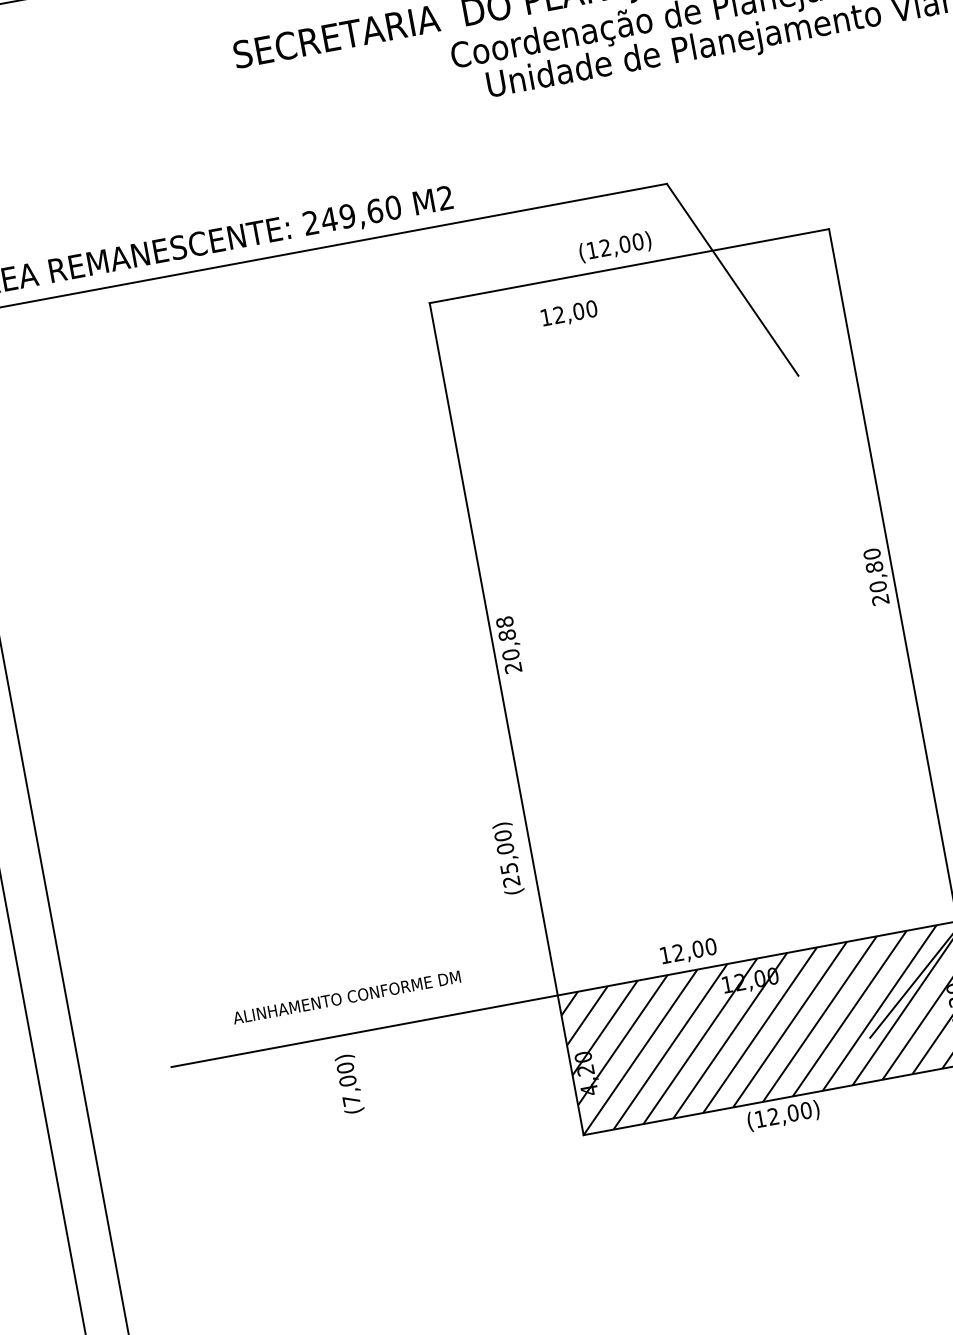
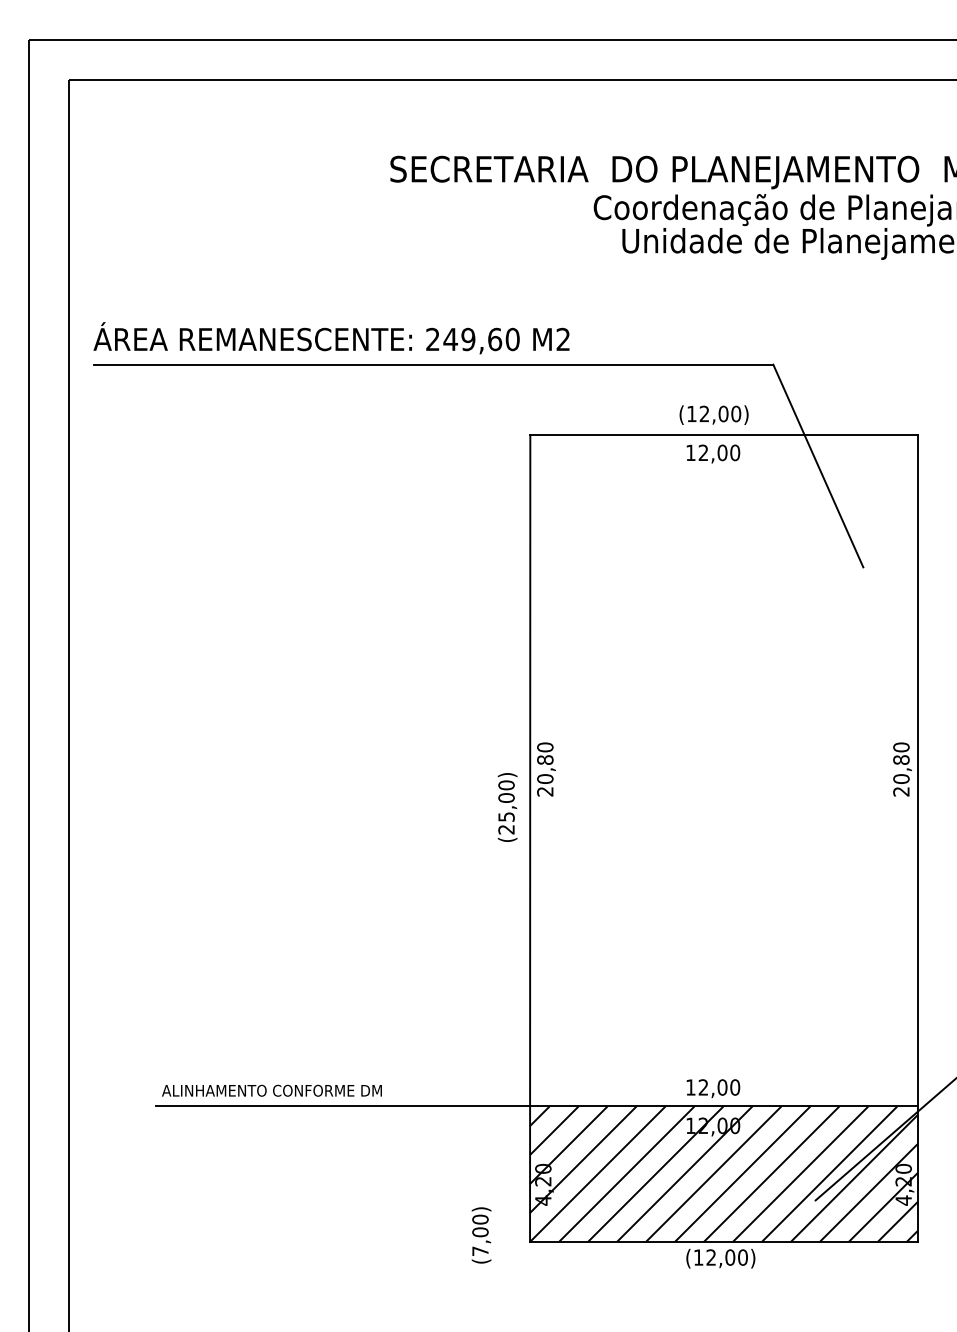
text: (569, 313) -> (713, 453), moved
text: (505, 622) -> (545, 747), 20,88 -> 20,80
text: (508, 858) -> (507, 807), moved
text: (688, 951) -> (713, 1088), moved
text: (346, 997) -> (271, 1090), moved
text: (349, 1084) -> (481, 1235), moved

